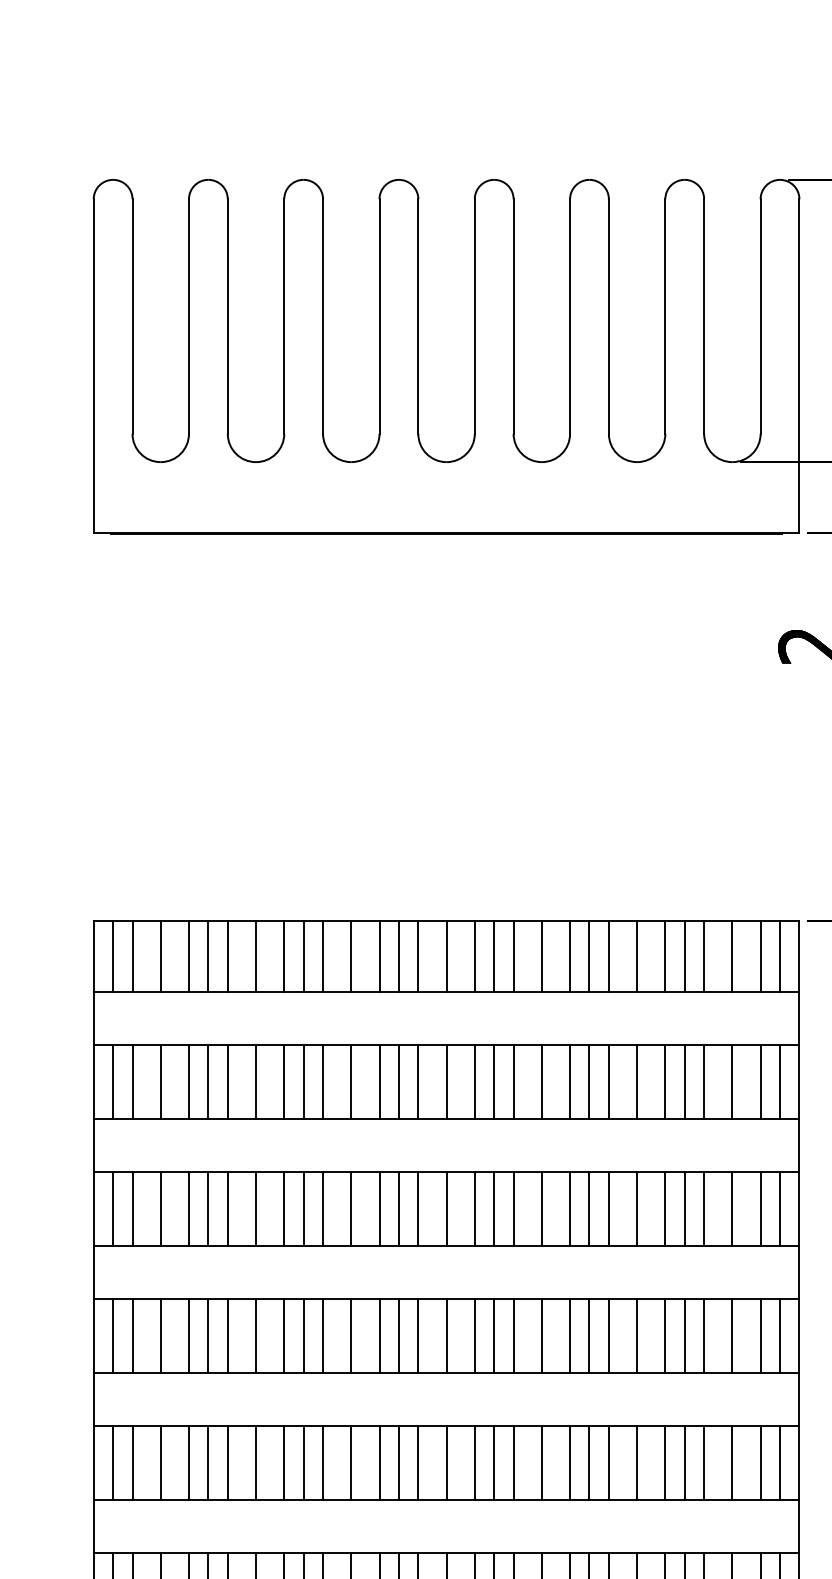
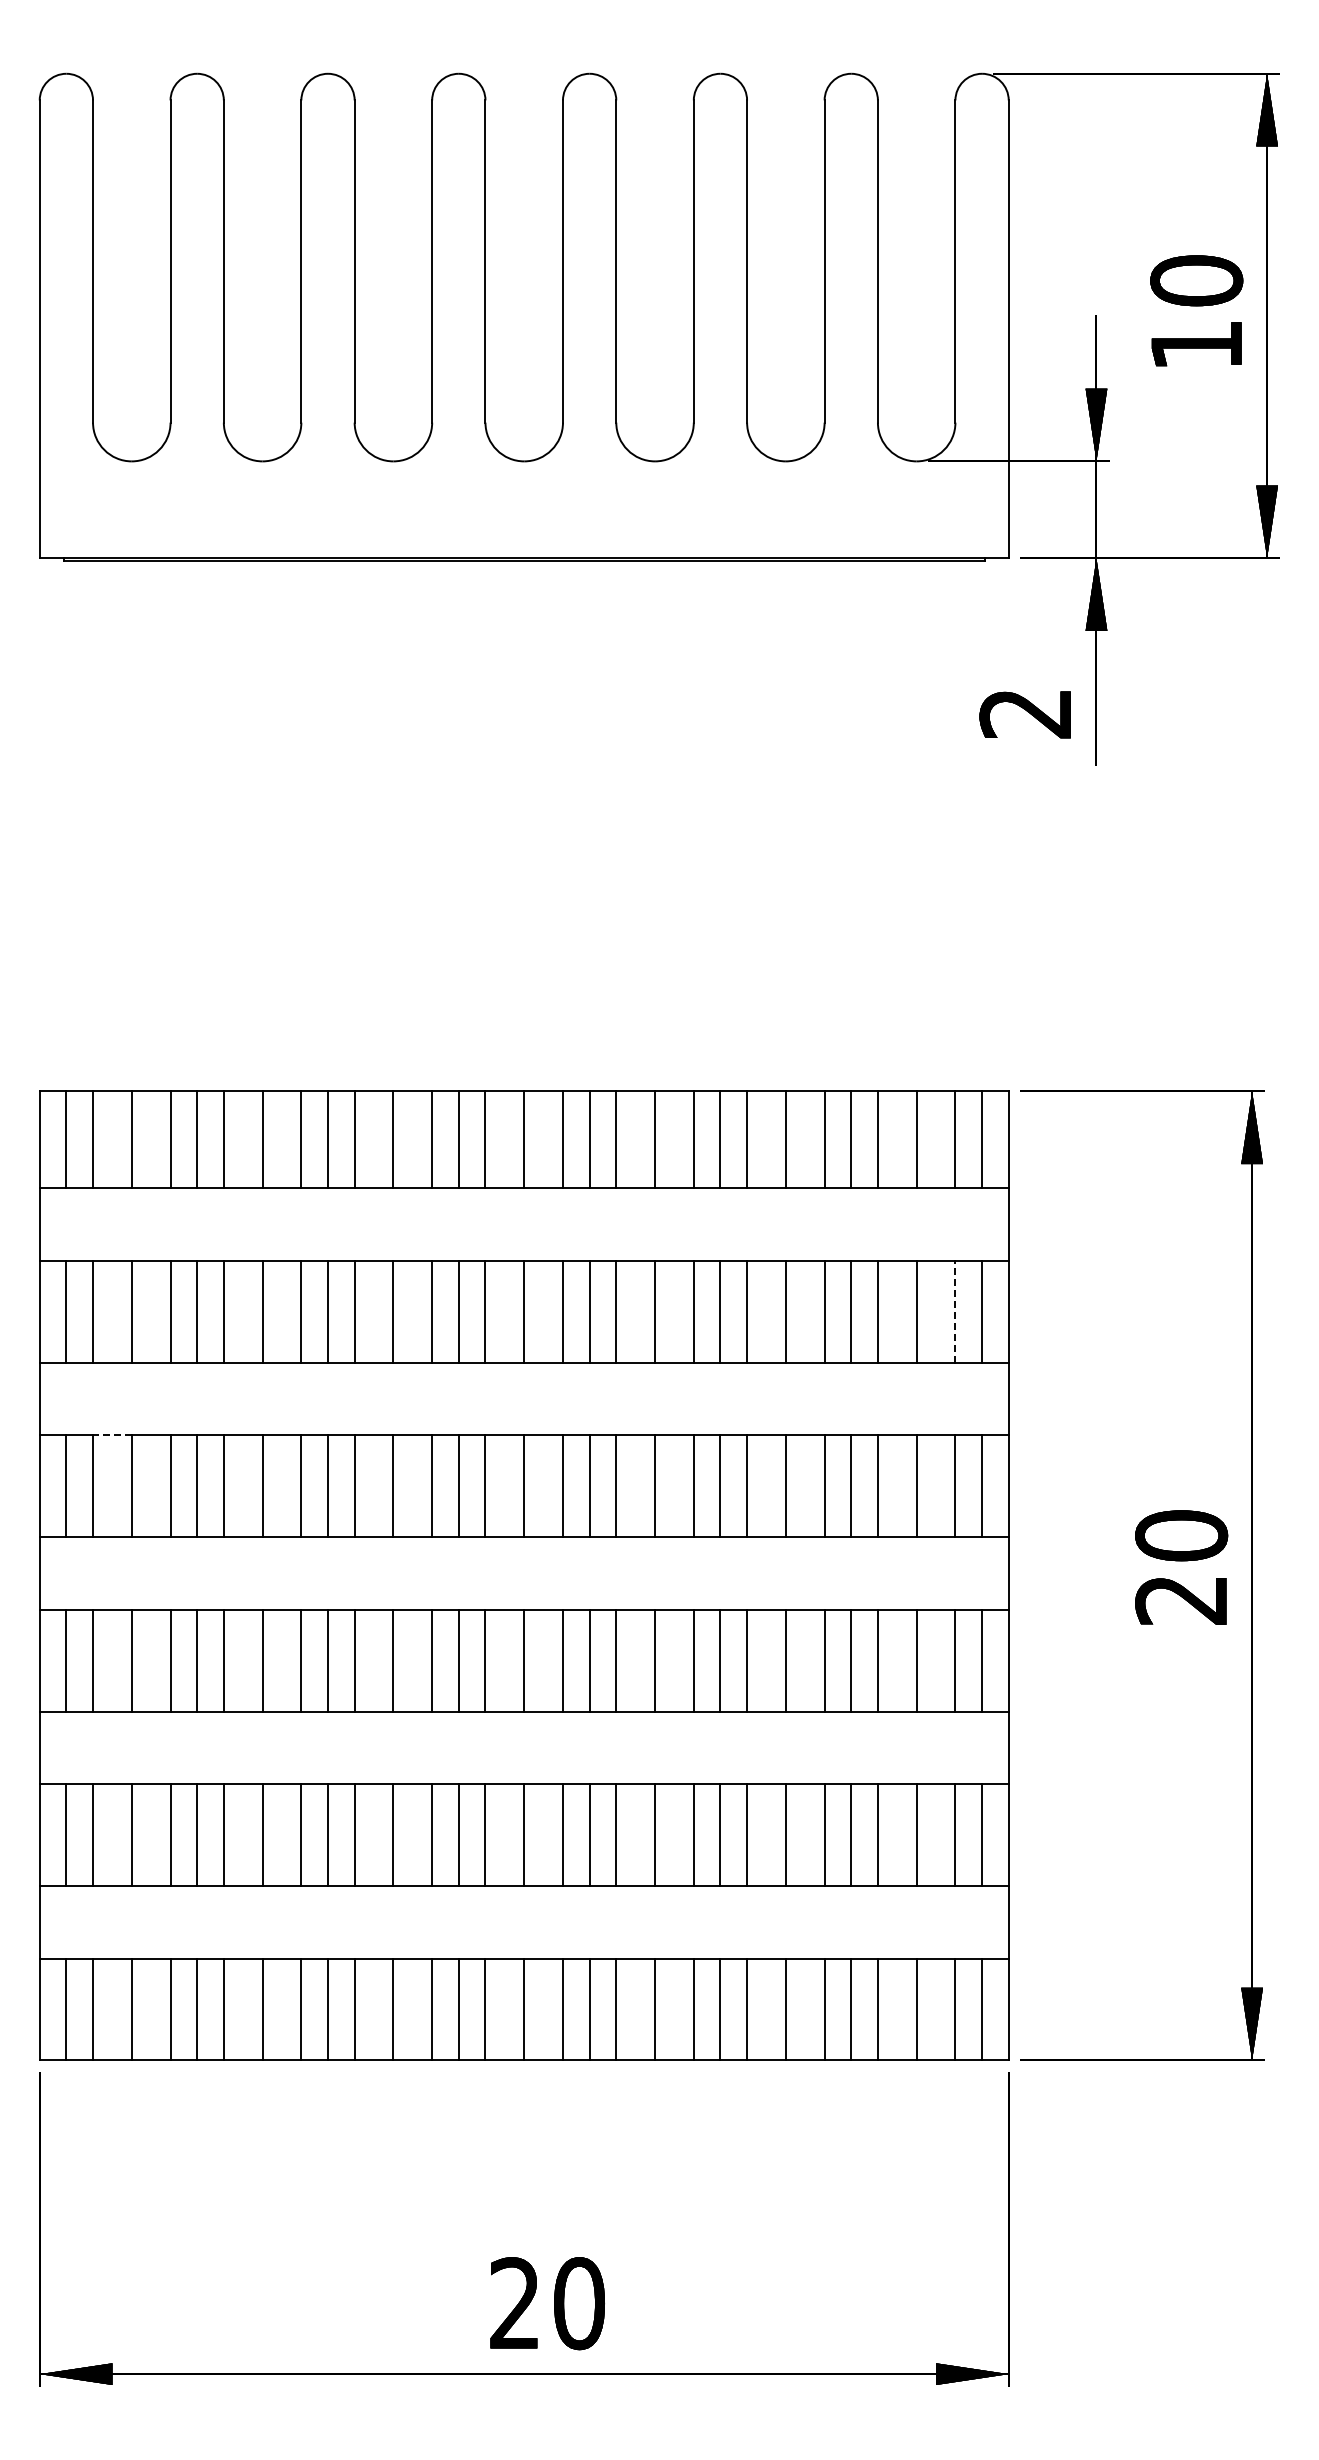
line: (760, 1081) -> (955, 1311), solid -> dashed
line: (145, 1171) -> (111, 1435), solid -> dashed

